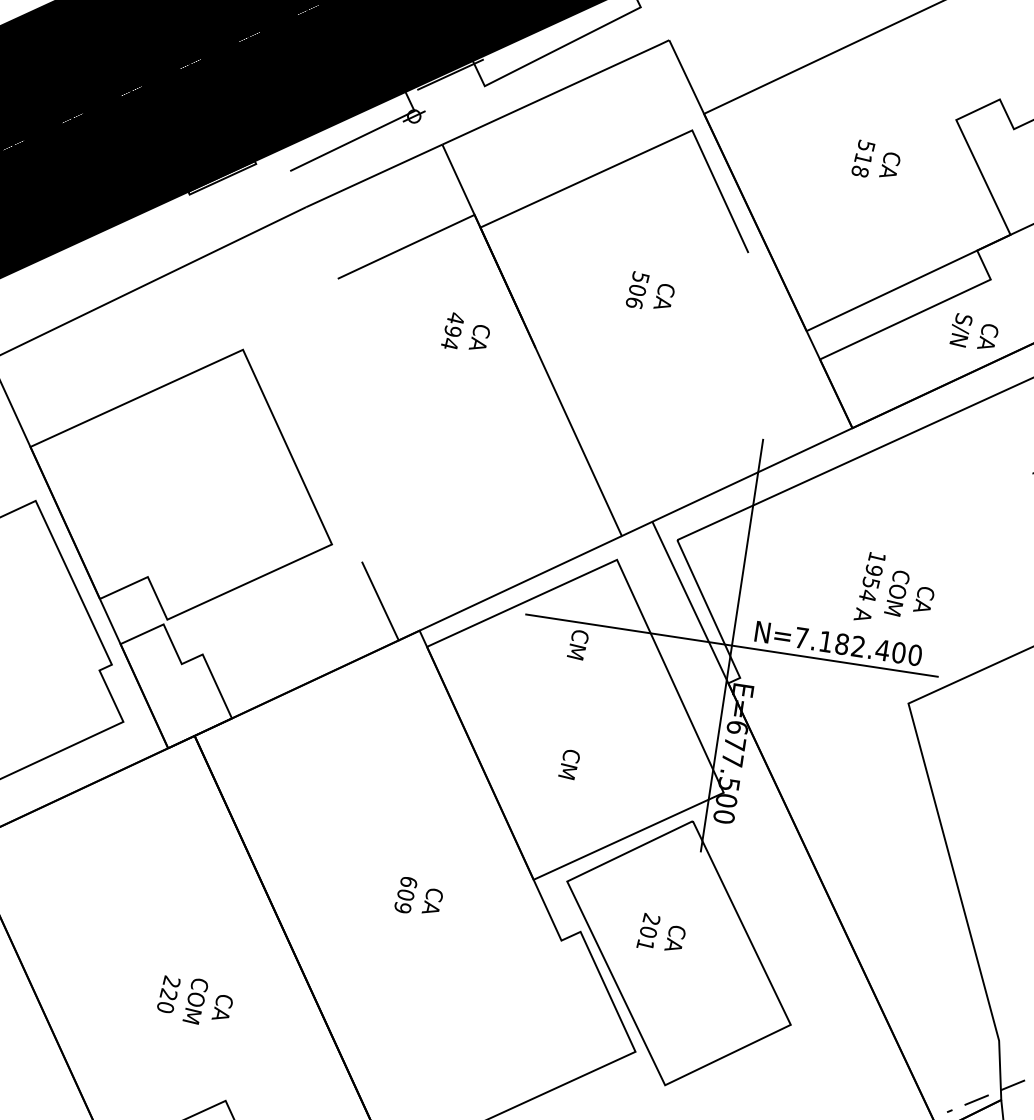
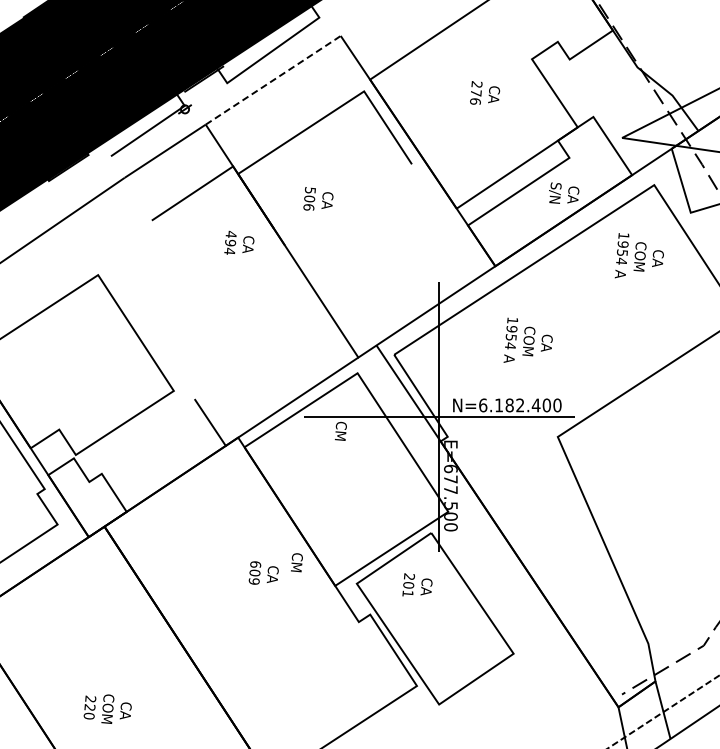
line: (557, 91) -> (274, 79), solid -> dashed
text: (863, 158) -> (476, 92), 518 -> 276
text: (651, 291) -> (318, 198), moved
text: (895, 589) -> (527, 339), moved
text: (802, 638) -> (483, 405), N=7.182.400 -> N=6.182.400
text: (568, 764) -> (296, 562), moved
text: (419, 896) -> (263, 572), moved
text: (662, 933) -> (417, 584), moved
text: (195, 1000) -> (107, 708), moved

